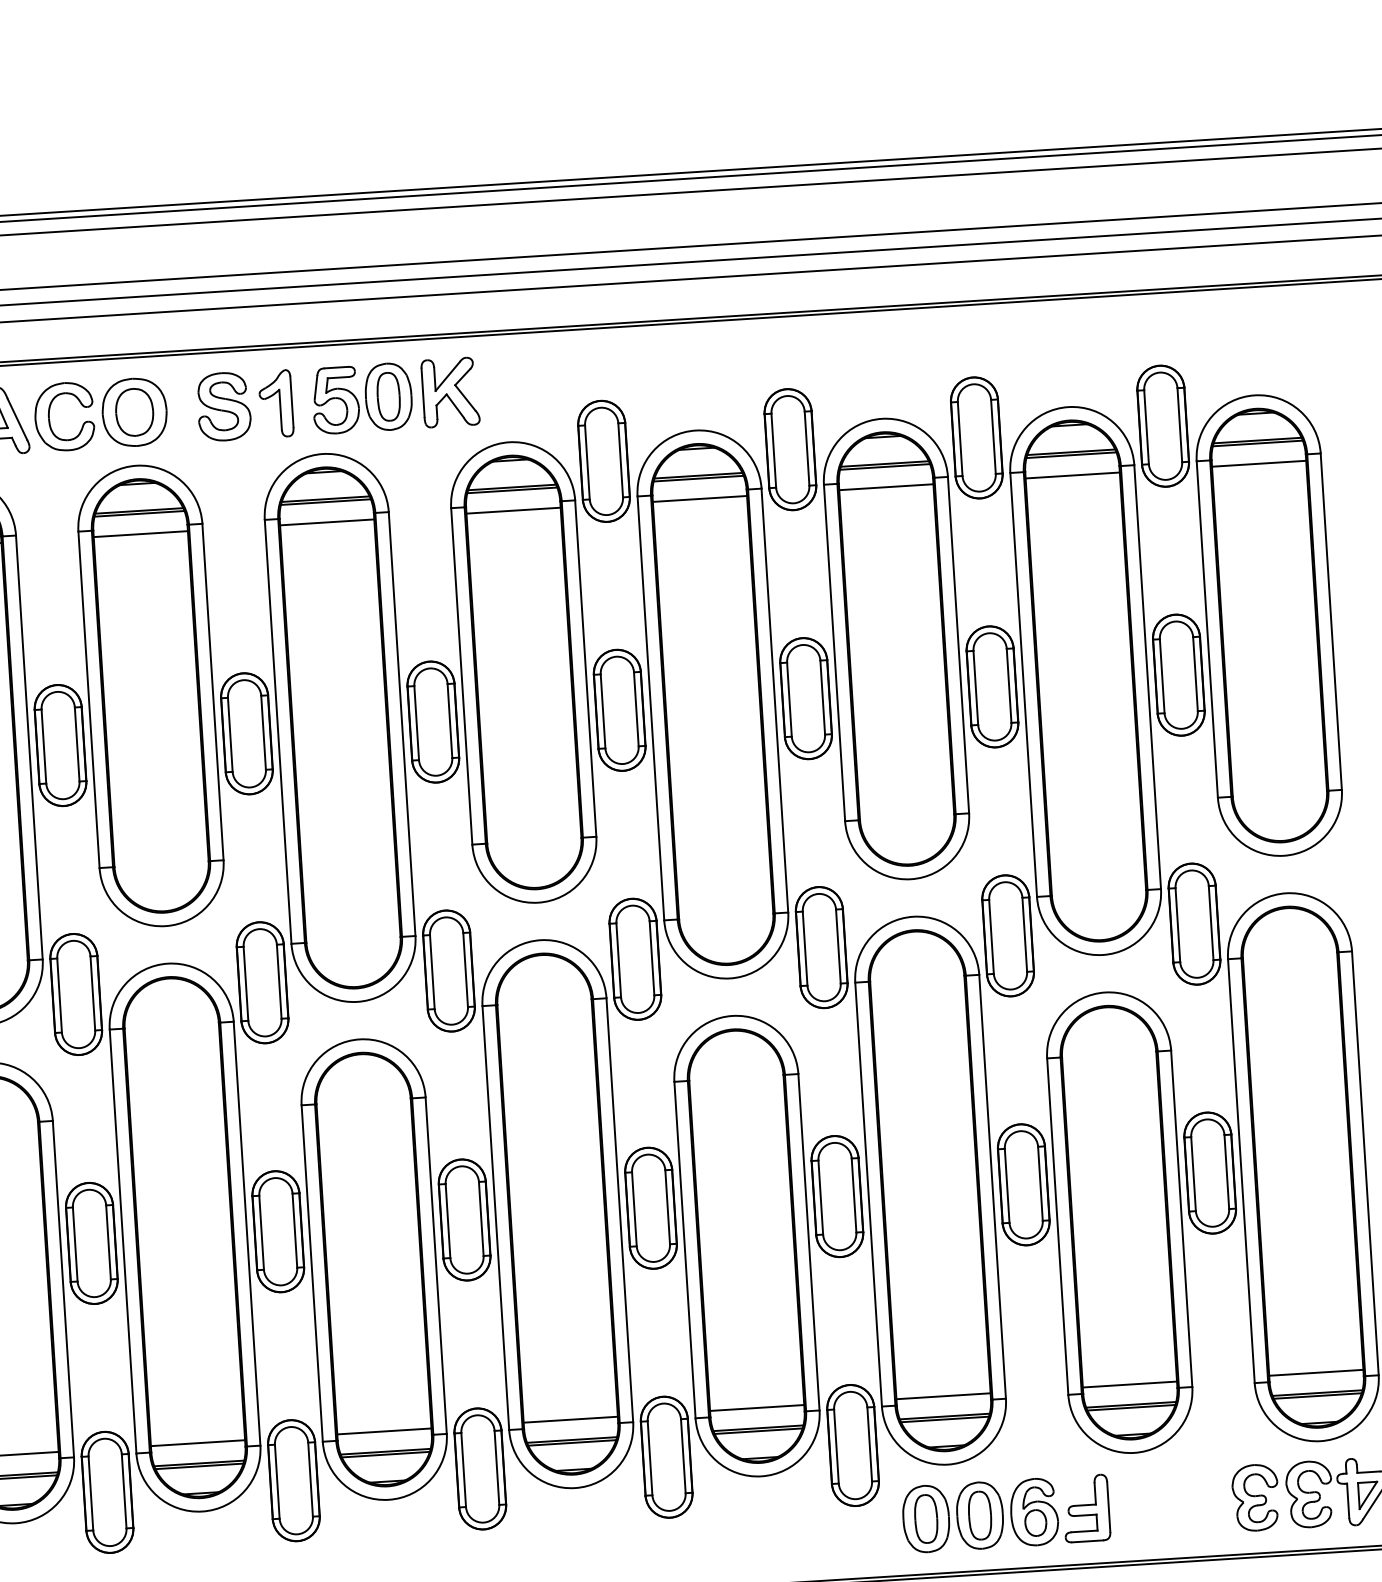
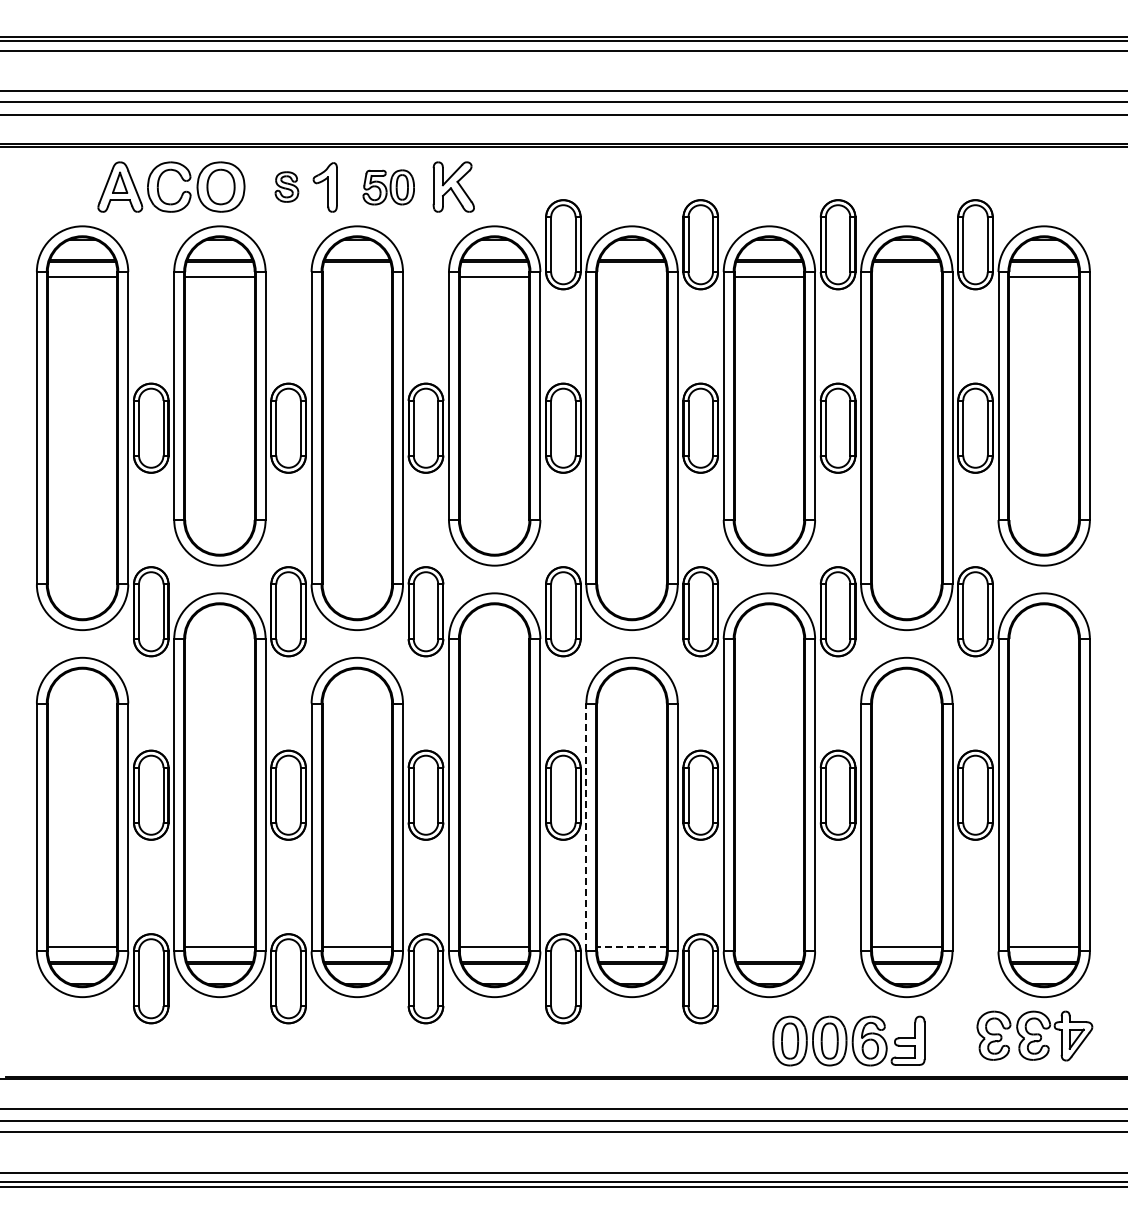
part: (361, 398) -> (388, 187), size x0.7
part: (223, 406) -> (286, 186), size x0.6
line: (1072, 475) -> (906, 276), removed
line: (699, 498) -> (631, 276), removed
line: (327, 522) -> (357, 276), removed
line: (685, 1250) -> (586, 827), solid -> dashed
line: (943, 1395) -> (769, 946), removed
line: (757, 1407) -> (632, 946), solid -> dashed
part: (1005, 1513) -> (848, 1040), moved

